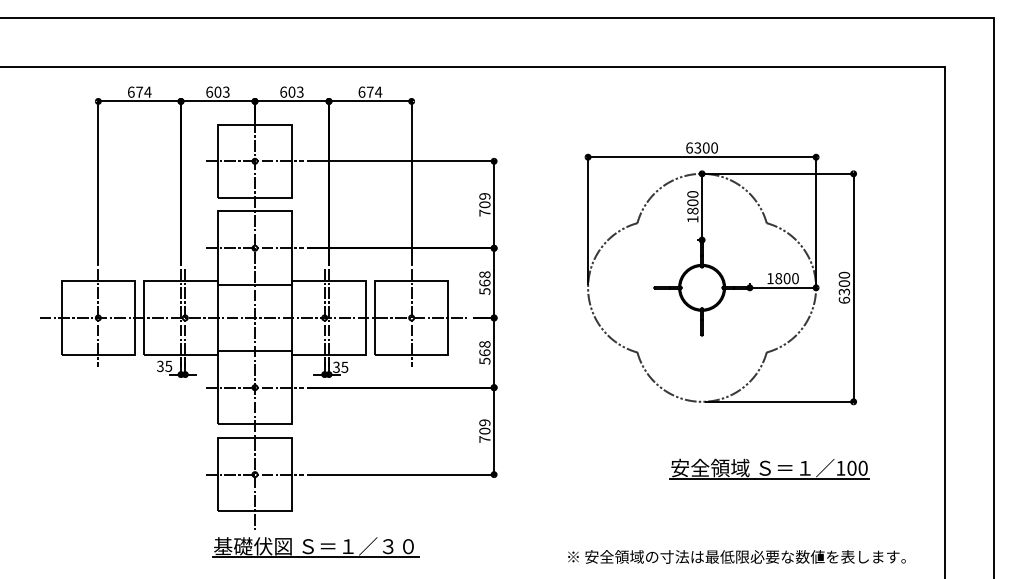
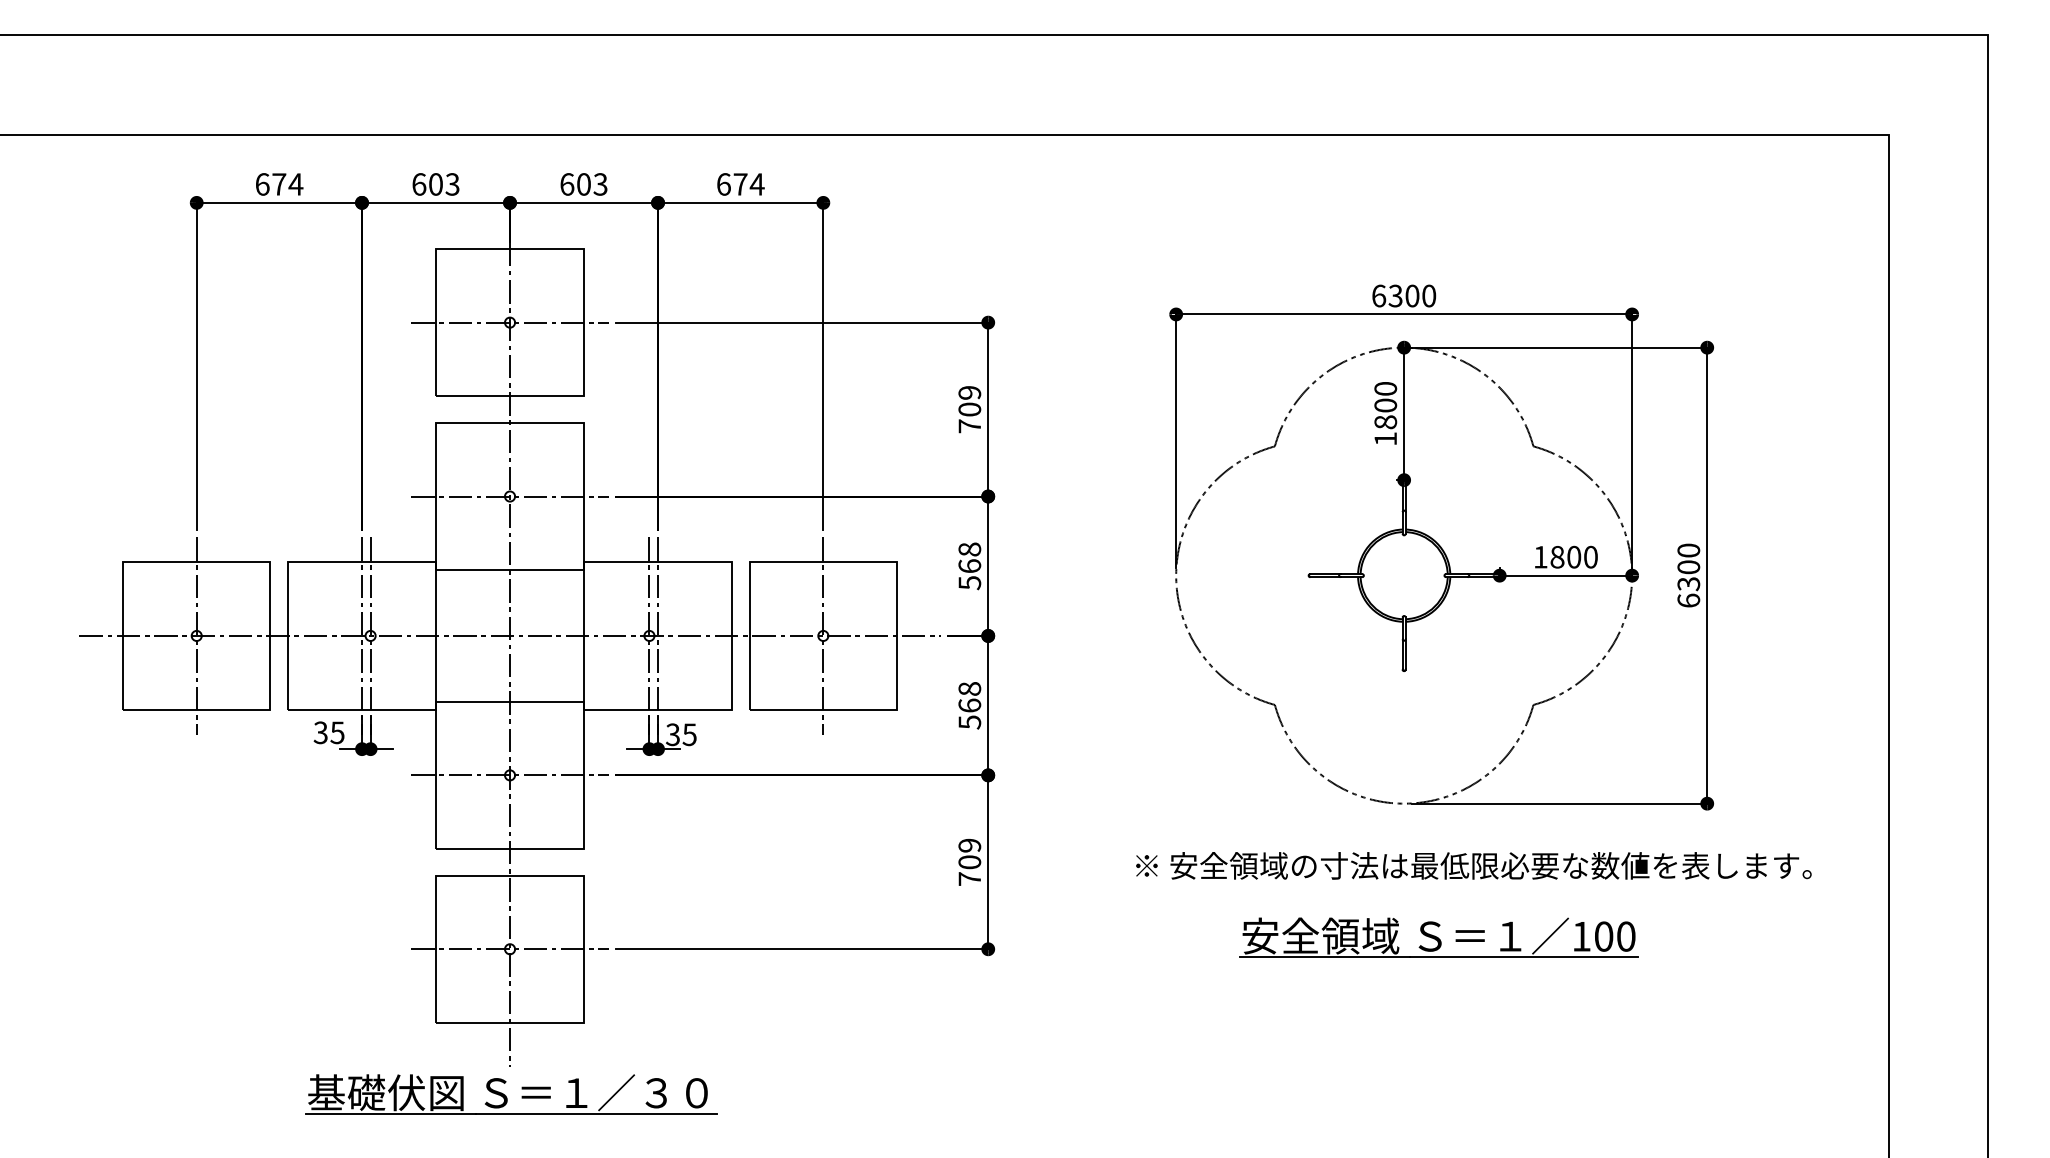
part: (769, 468) -> (1438, 936), moved
part: (315, 547) -> (511, 1094), moved
text: (736, 556) -> (1472, 864), moved

